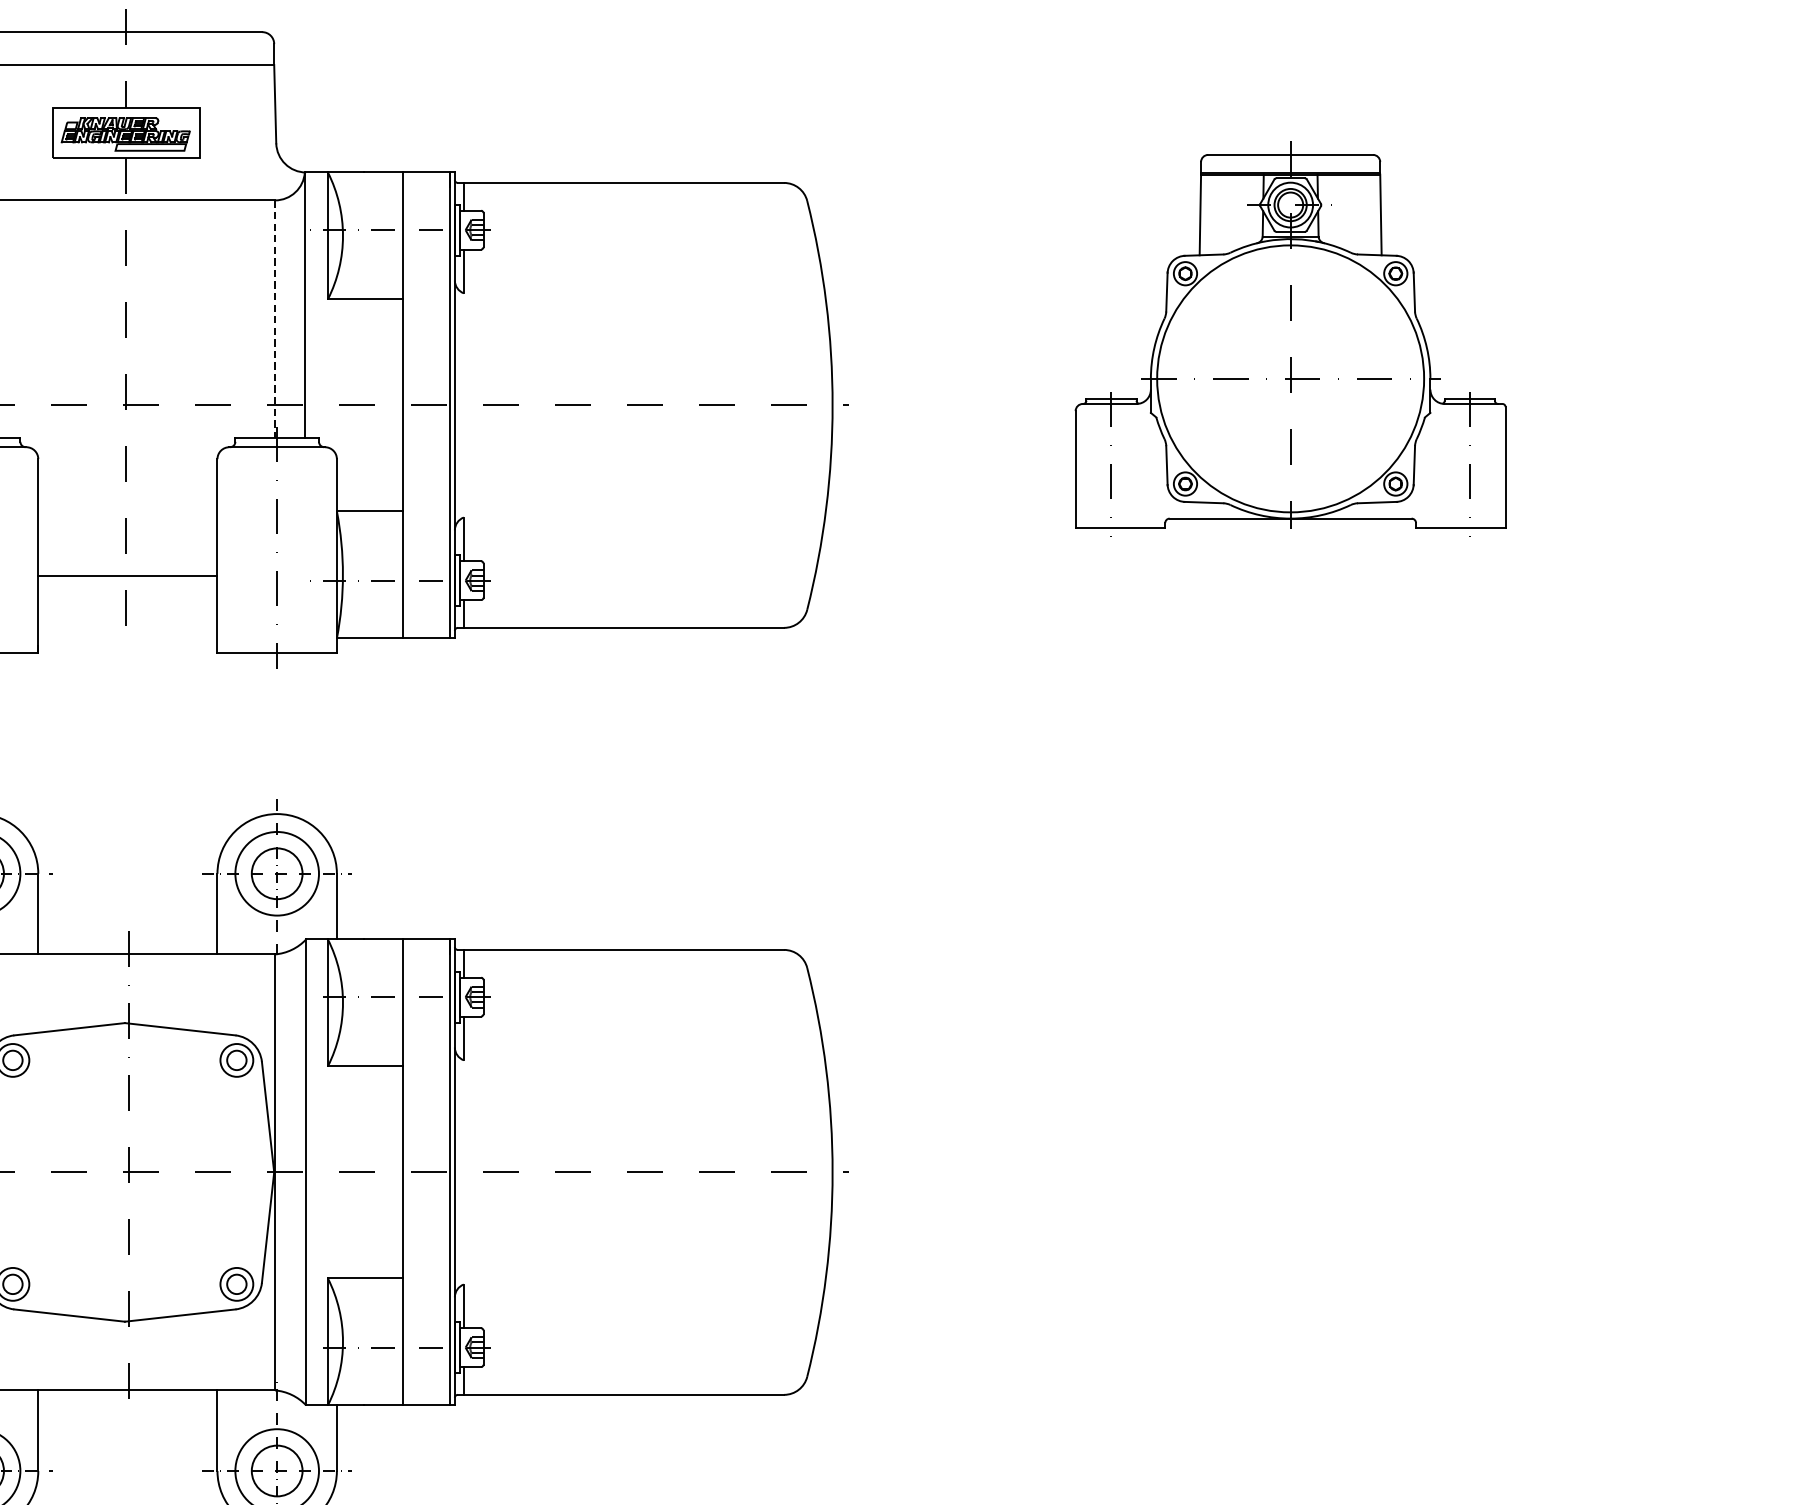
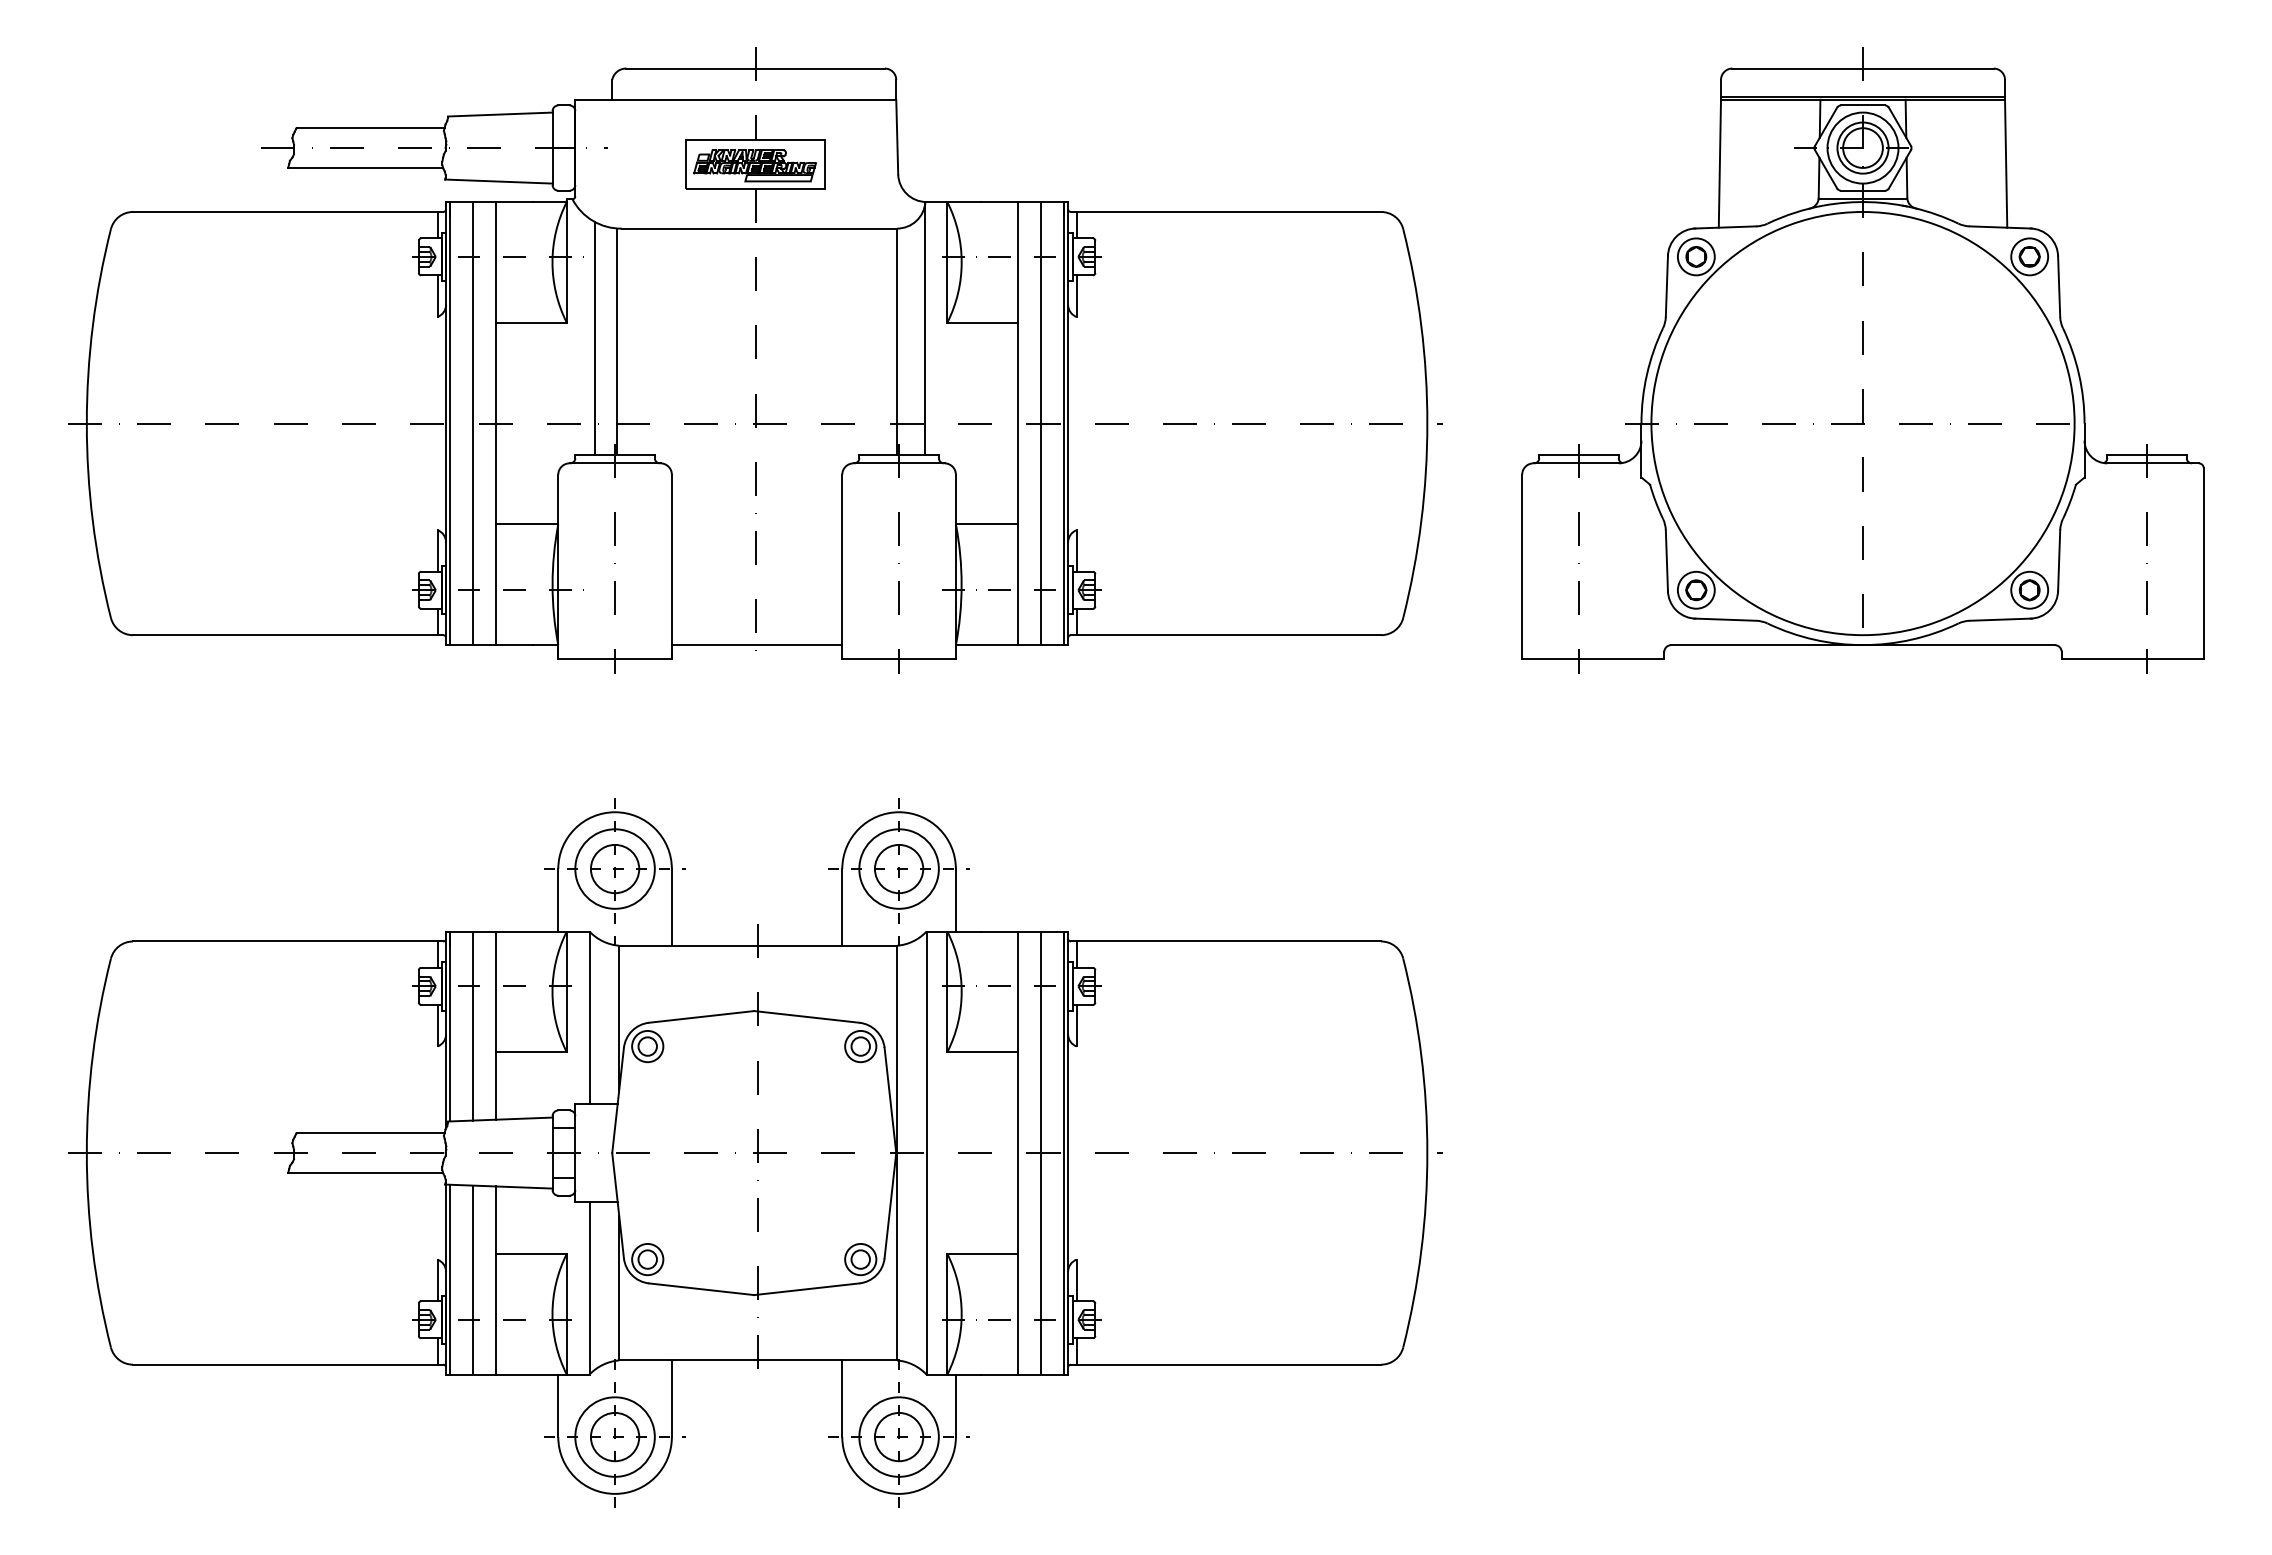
line: (275, 320) -> (897, 342), dashed -> solid
part: (1290, 339) -> (1862, 360), size x1.67
line: (426, 405) -> (1041, 423), added
line: (127, 576) -> (756, 645), moved
line: (426, 1171) -> (1041, 1152), added

